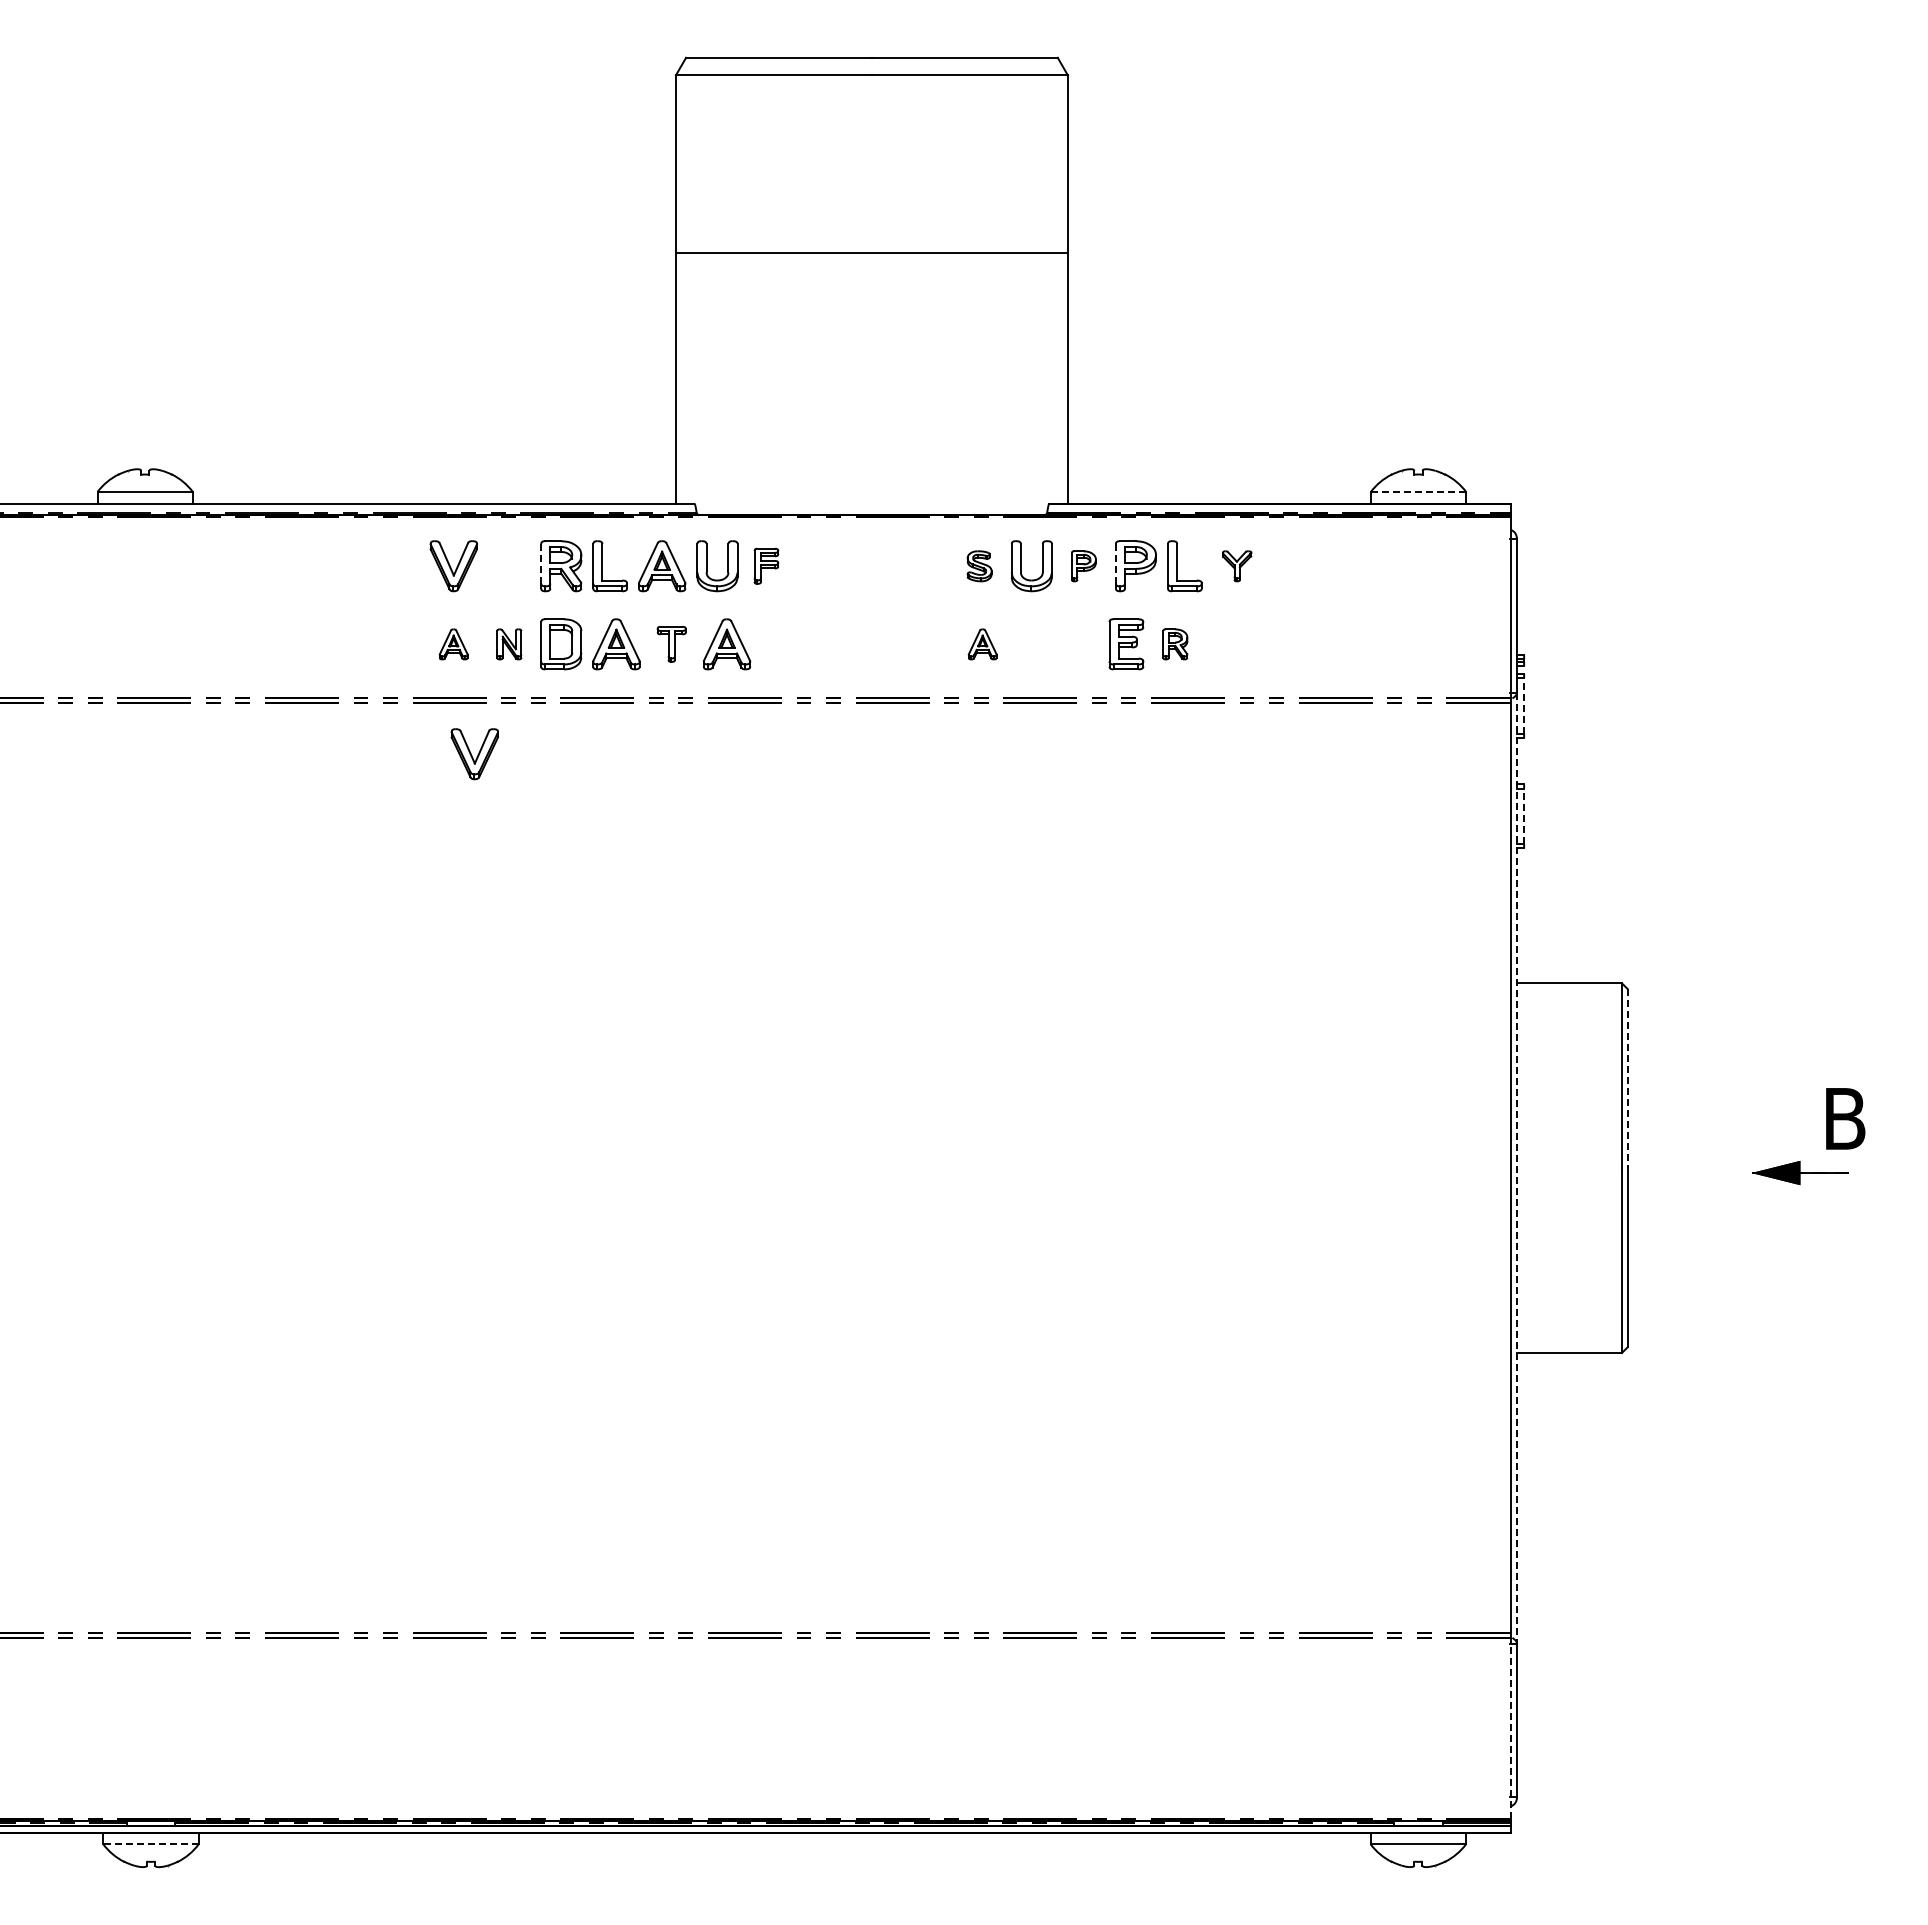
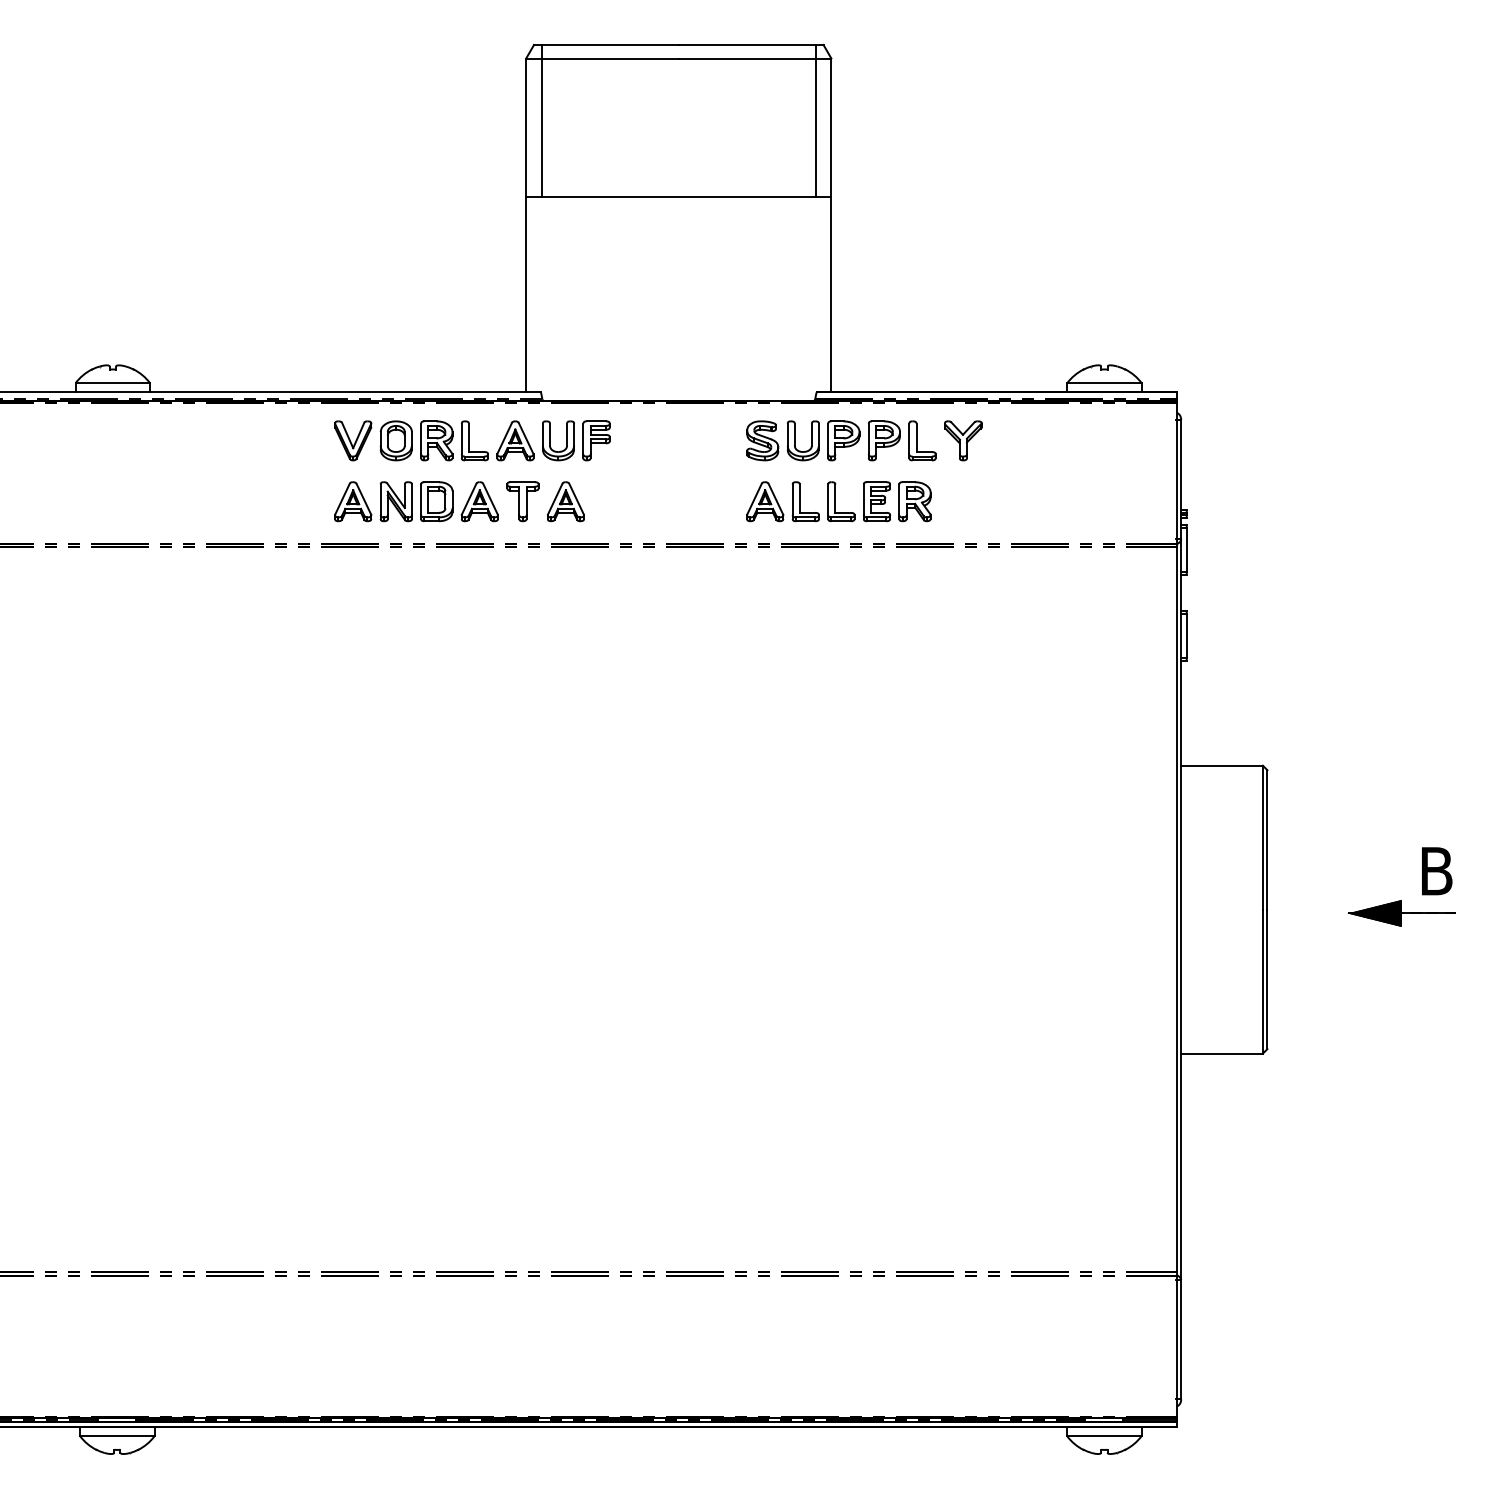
line: (695, 155) -> (541, 121), added
line: (1048, 155) -> (816, 121), added
line: (1418, 492) -> (1104, 383), dashed -> solid
line: (541, 563) -> (421, 438), dashed -> solid
line: (1115, 563) -> (868, 438), dashed -> solid
part: (509, 566) -> (396, 441), added
part: (766, 566) -> (596, 441), size x1.43
part: (979, 566) -> (762, 441), size x1.67
part: (1083, 566) -> (843, 441), size x1.67
part: (1236, 566) -> (962, 441), size x1.67
part: (453, 644) -> (352, 501), size x1.67
part: (509, 644) -> (396, 501), size x1.67
part: (671, 644) -> (522, 501), size x1.43
part: (982, 644) -> (764, 501), size x1.67
part: (1027, 644) -> (799, 501), added
part: (1073, 644) -> (835, 501), added
part: (1175, 644) -> (915, 501), size x1.67
line: (1524, 706) -> (1187, 550), dashed -> solid
part: (474, 754) -> (369, 587), removed
line: (1524, 816) -> (1187, 635), dashed -> solid
line: (1627, 1078) -> (1267, 839), dashed -> solid
line: (1517, 1168) -> (1181, 909), dashed -> solid
part: (1800, 1172) -> (1401, 913), size x1.43
line: (1511, 1728) -> (1176, 1346), dashed -> solid
line: (151, 1844) -> (117, 1436), dashed -> solid

